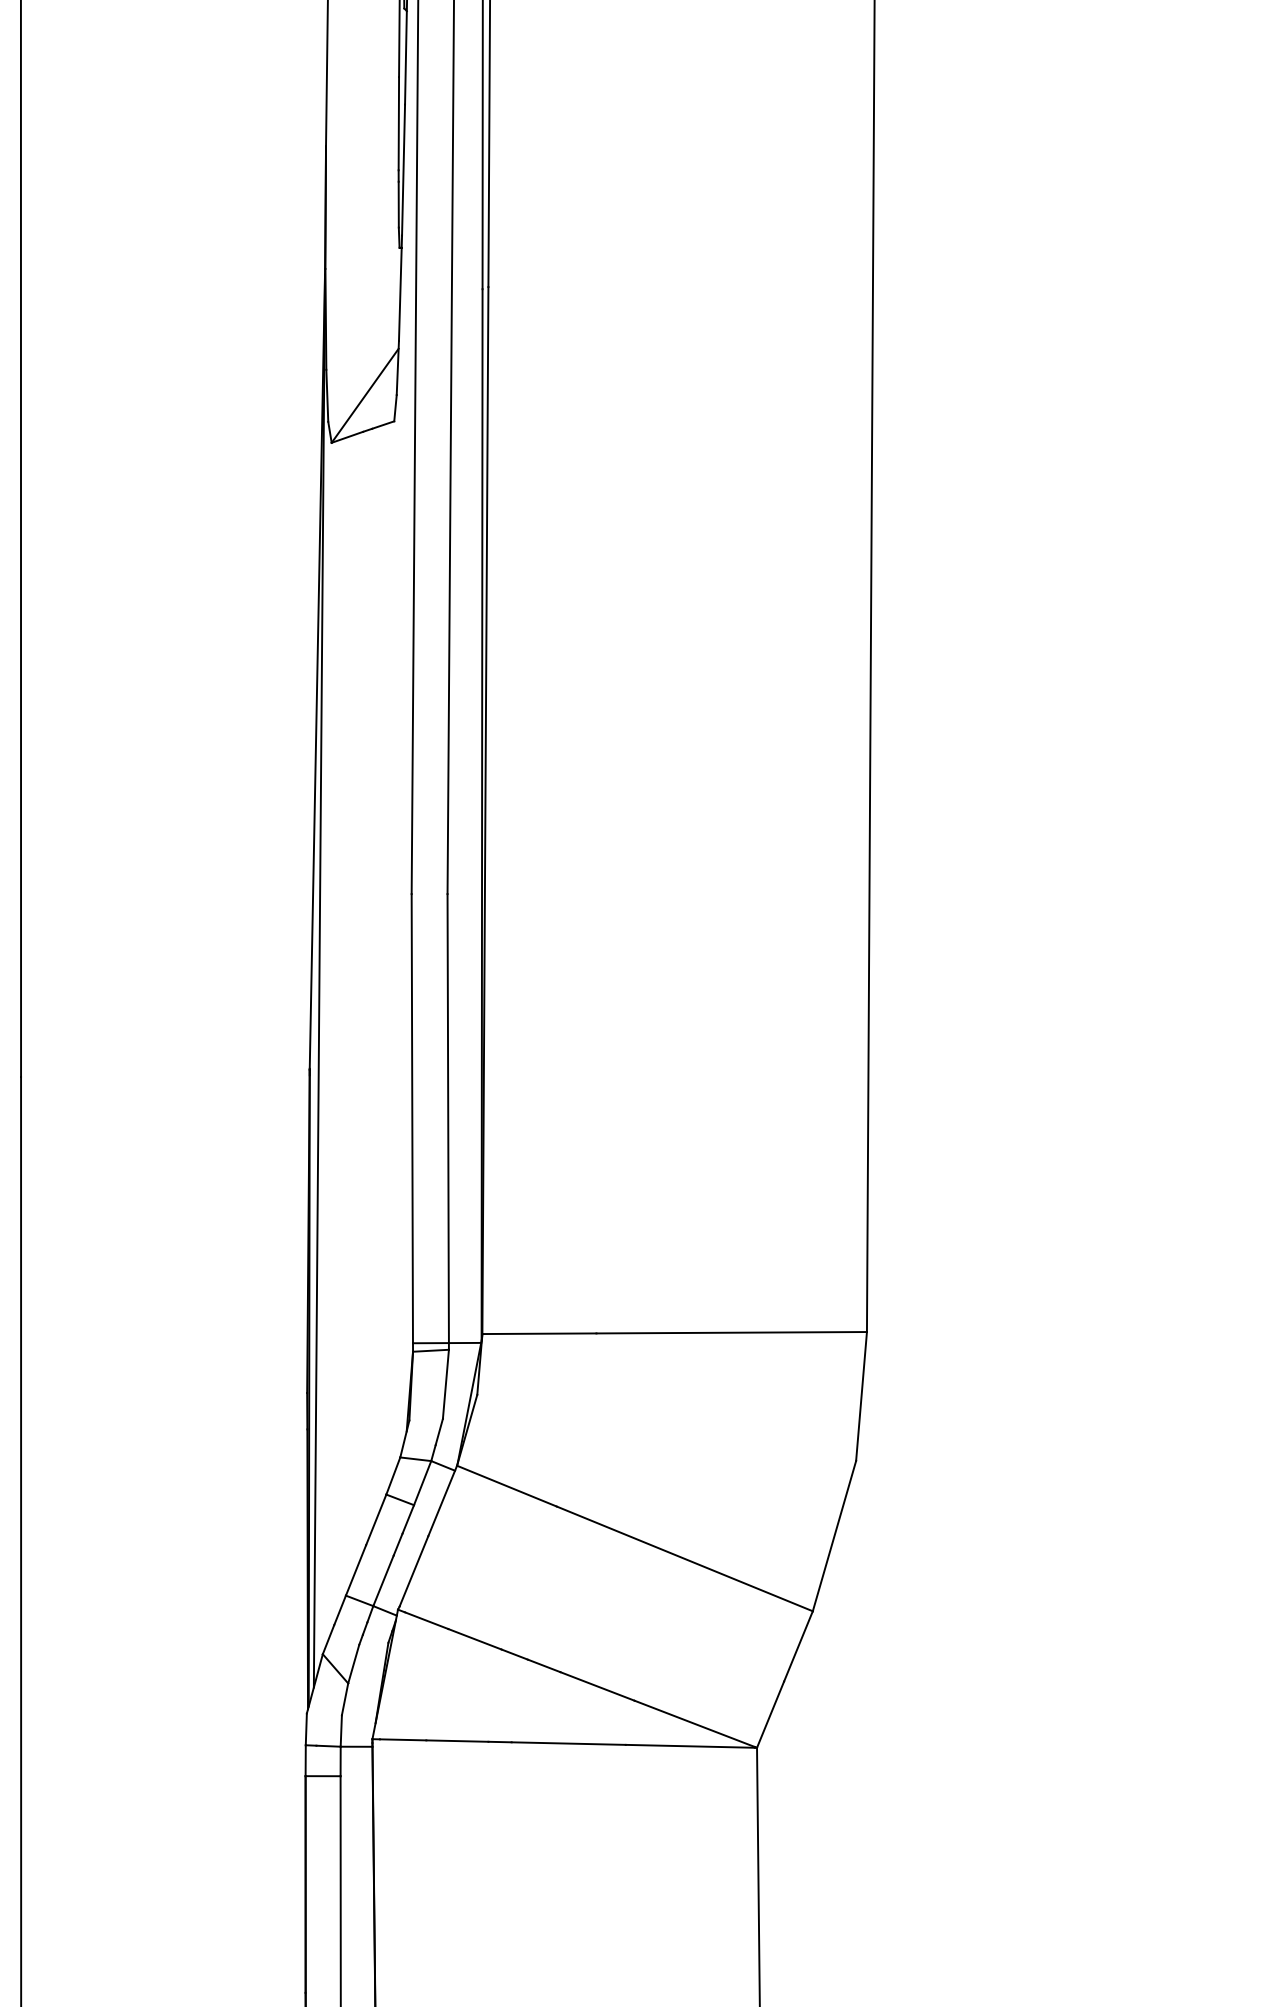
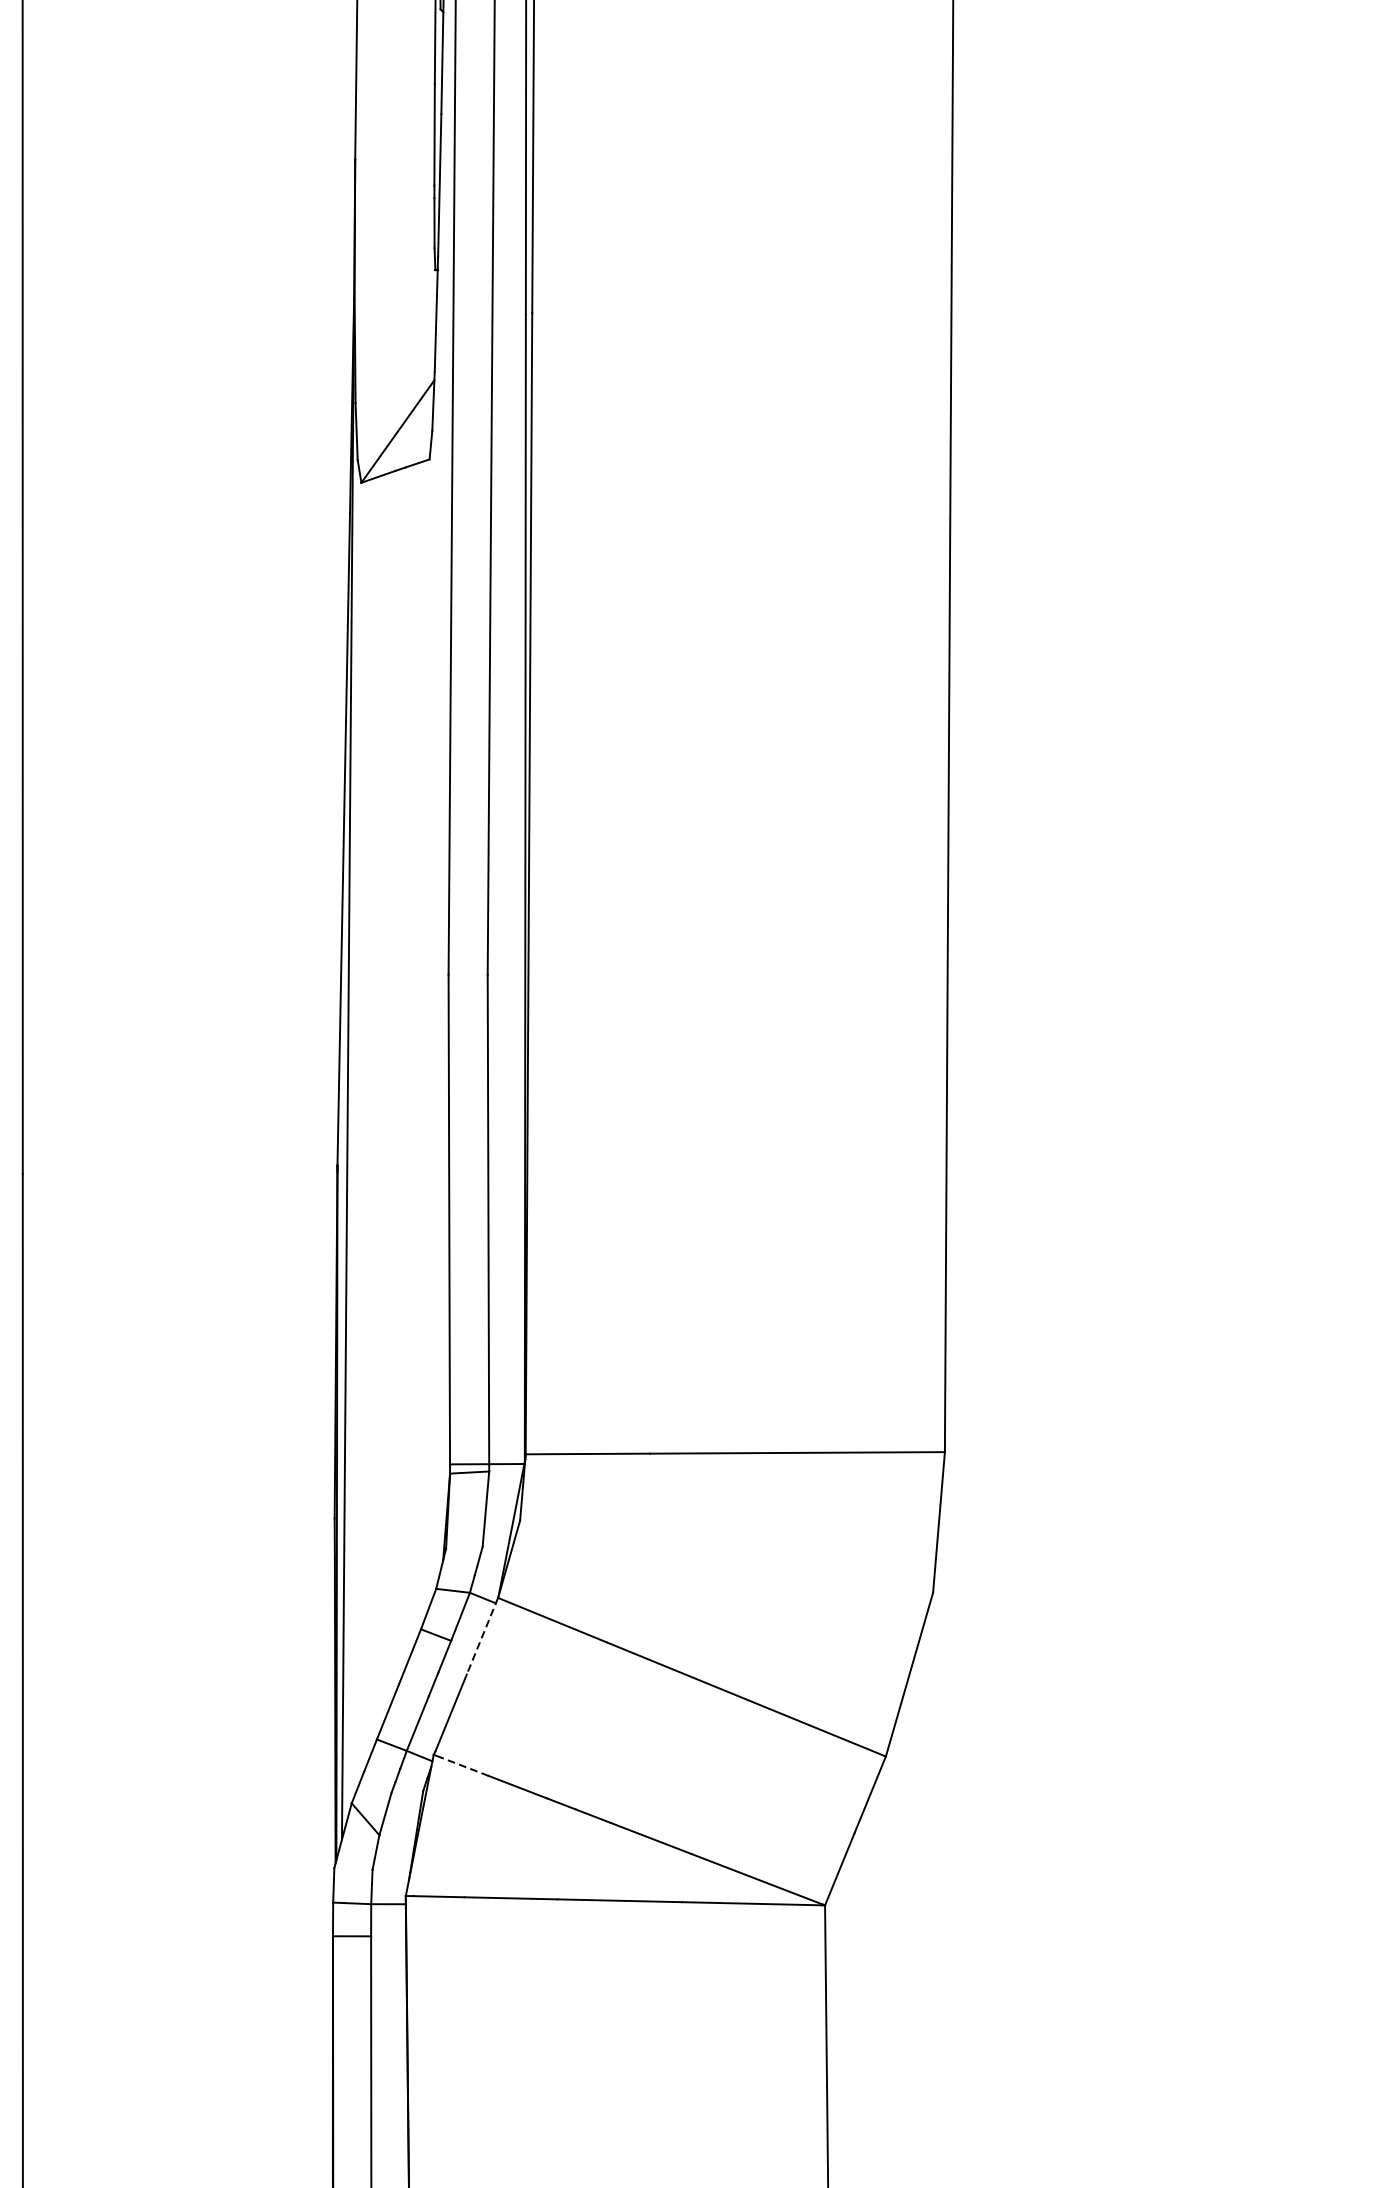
line: (442, 1501) -> (482, 1636), solid -> dashed
line: (426, 1620) -> (464, 1766), solid -> dashed

